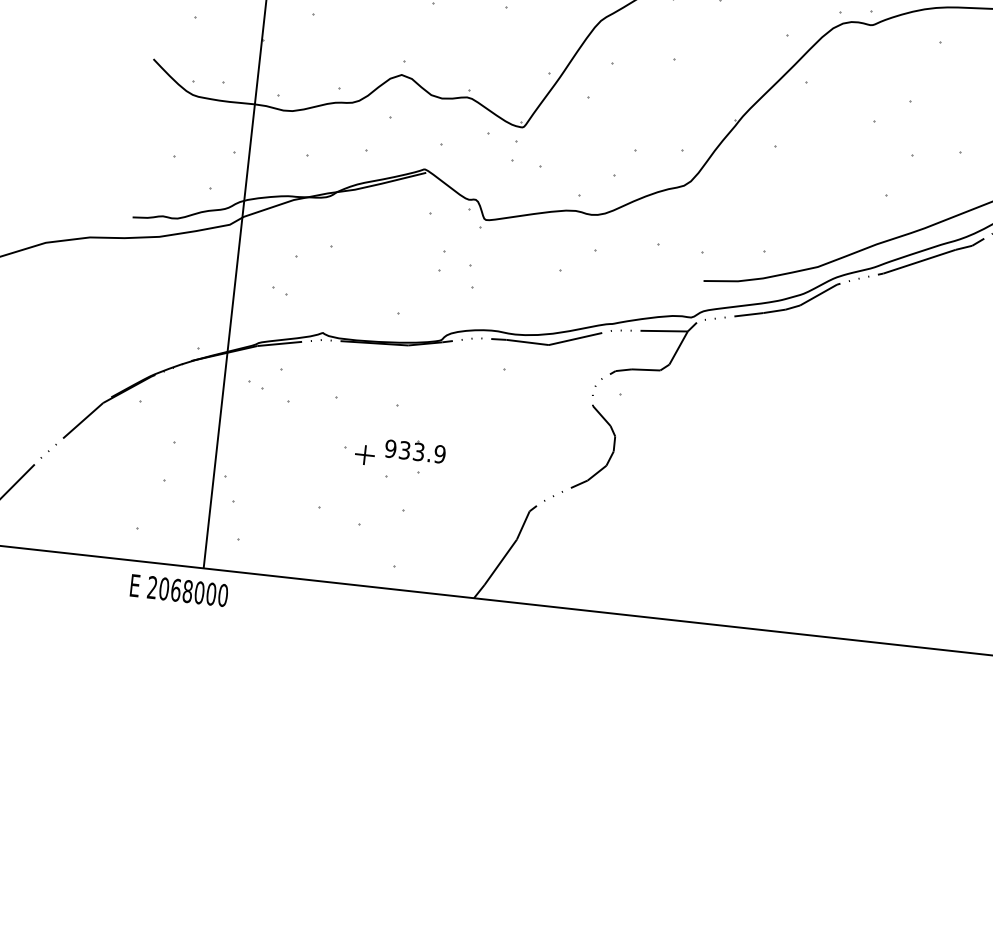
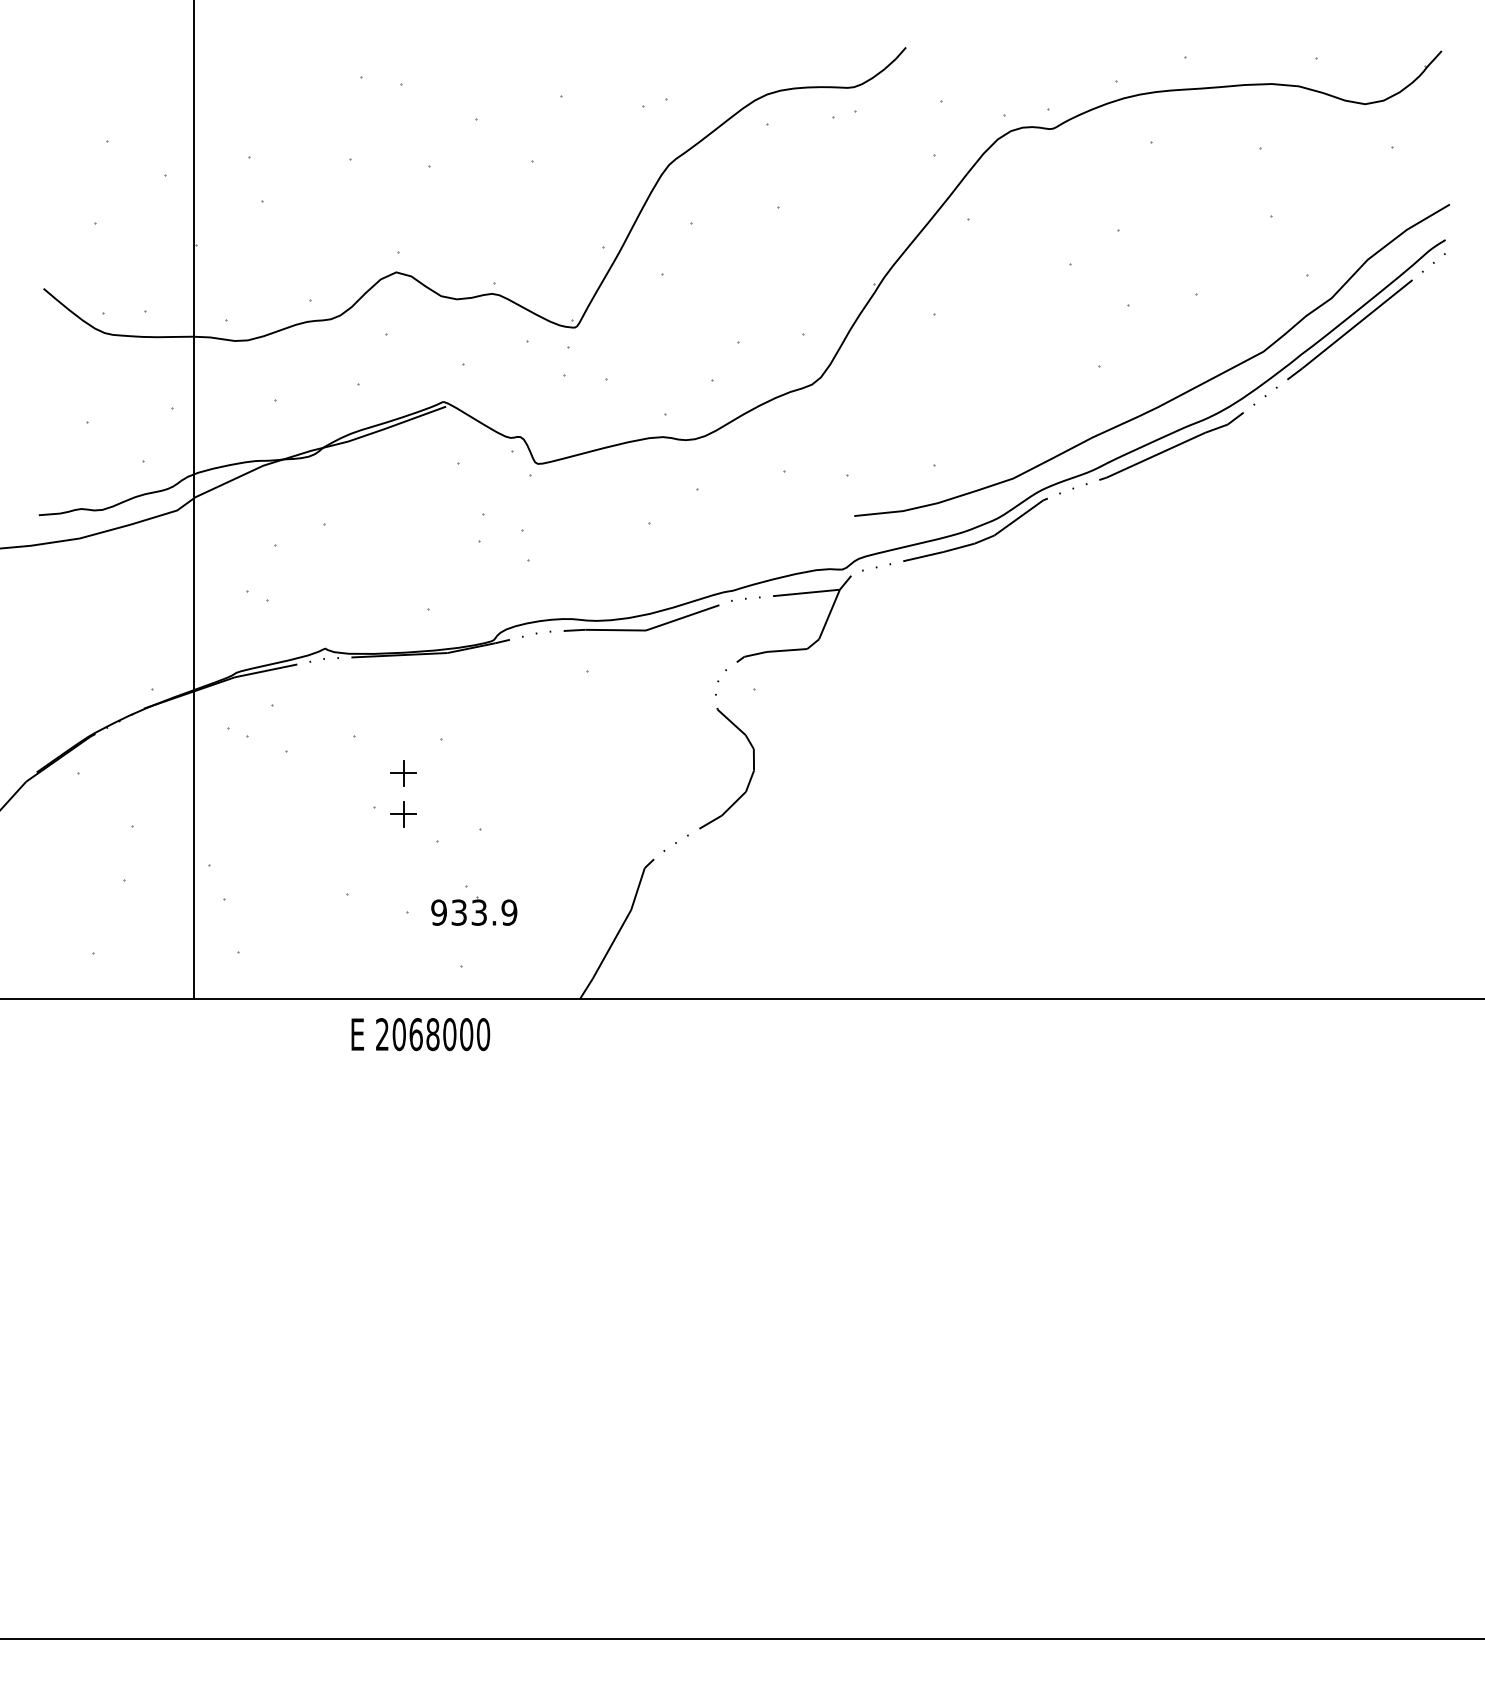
part: (368, 426) -> (403, 773), added
part: (415, 450) -> (474, 910), moved
text: (179, 590) -> (420, 1034), moved

